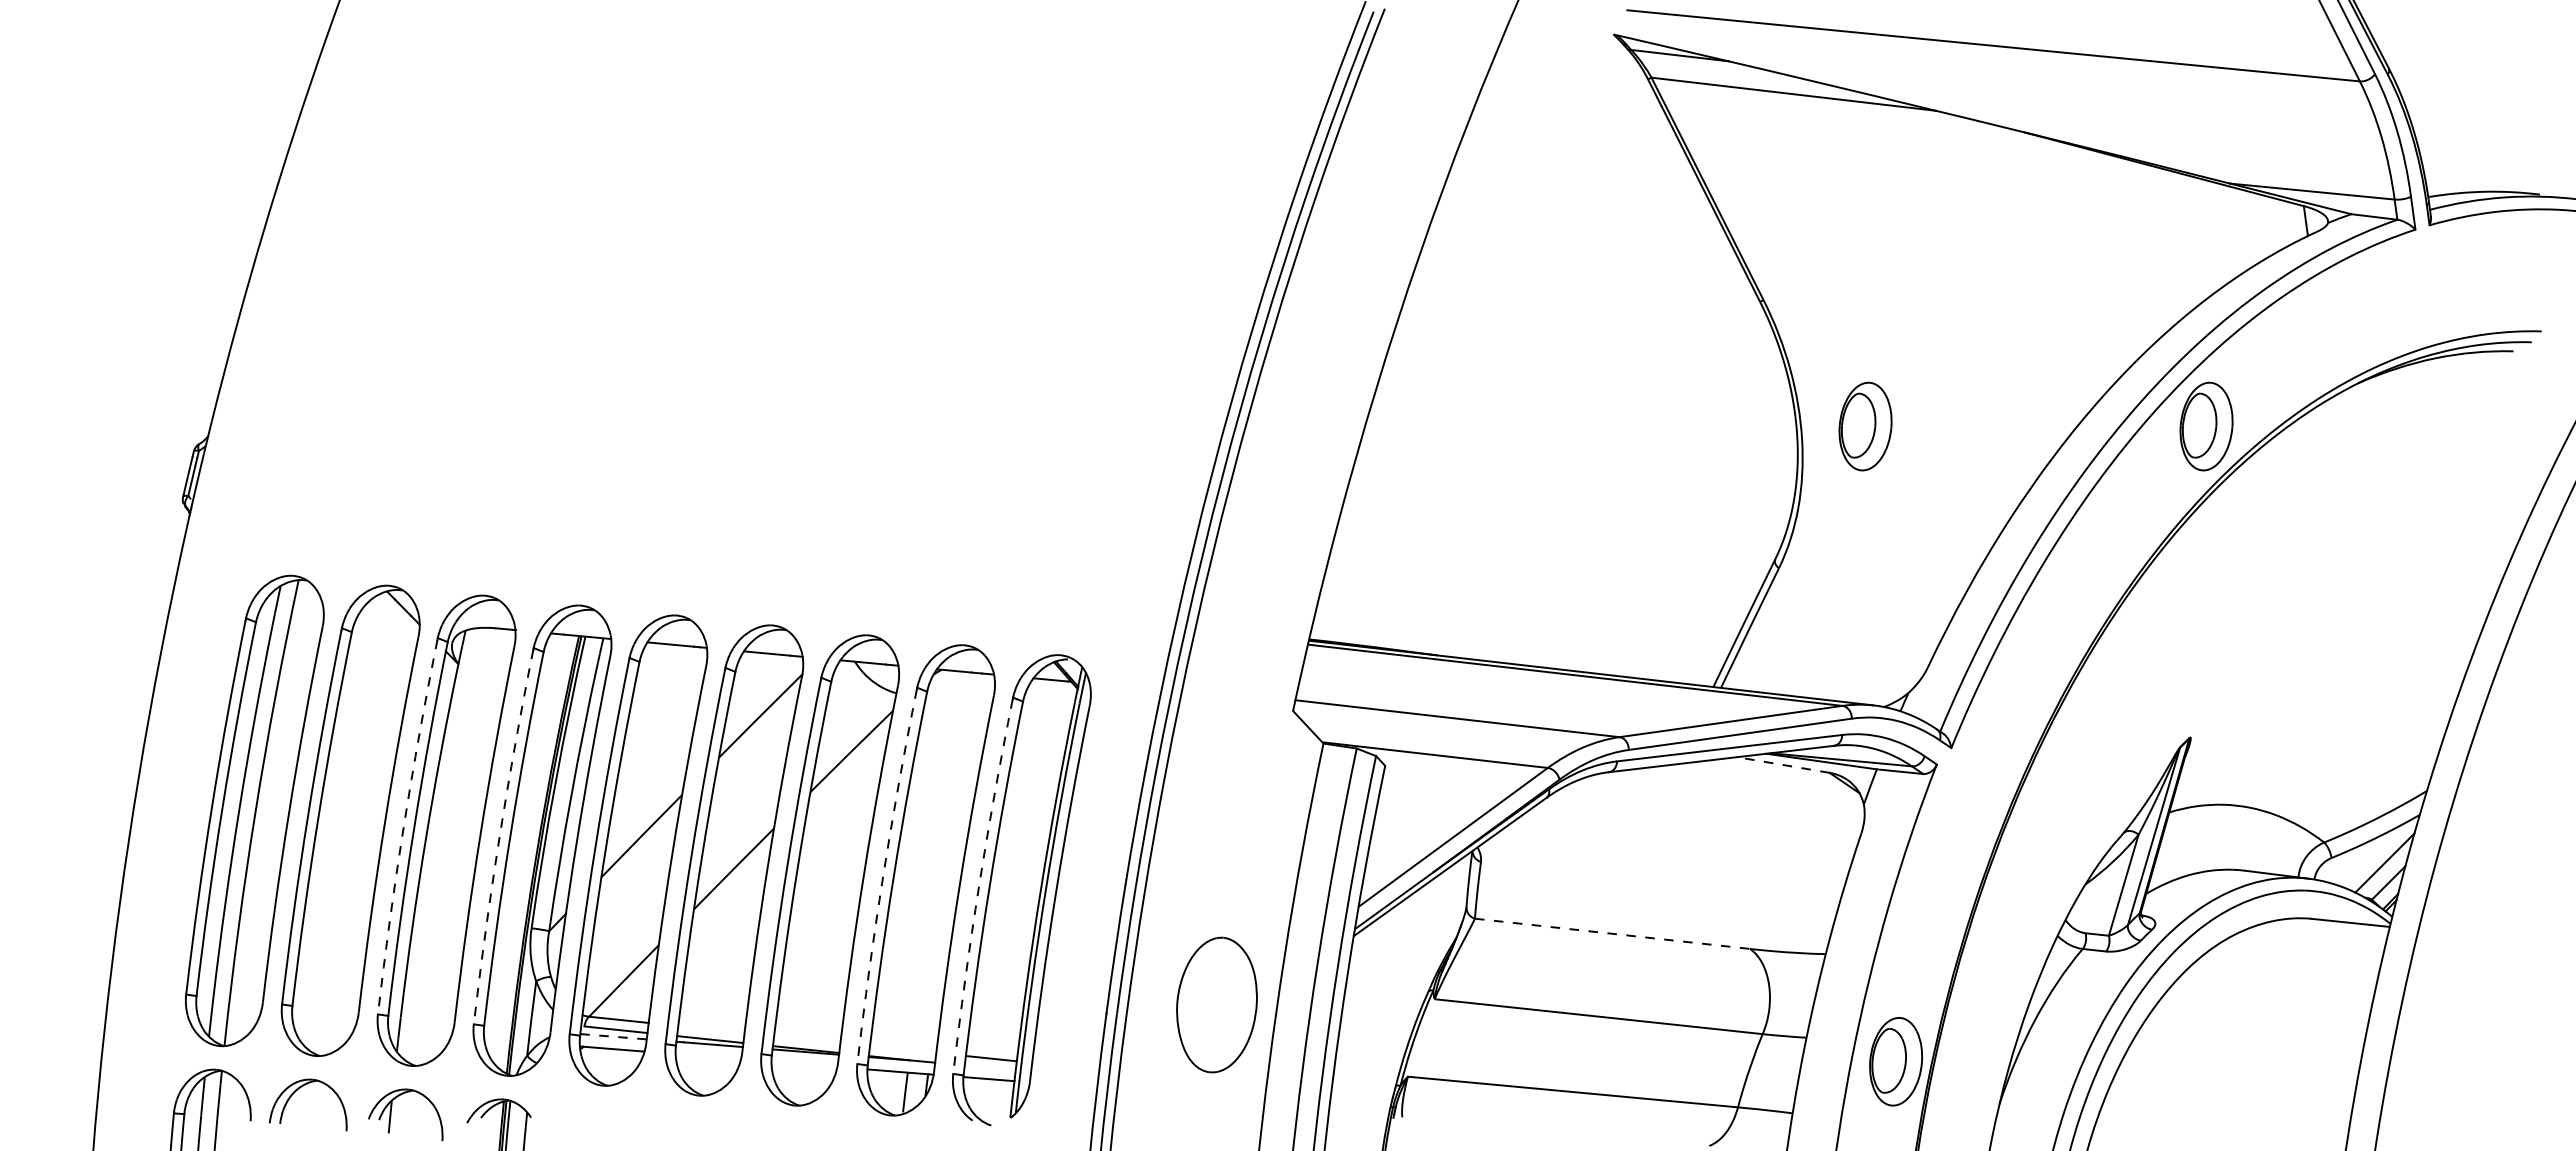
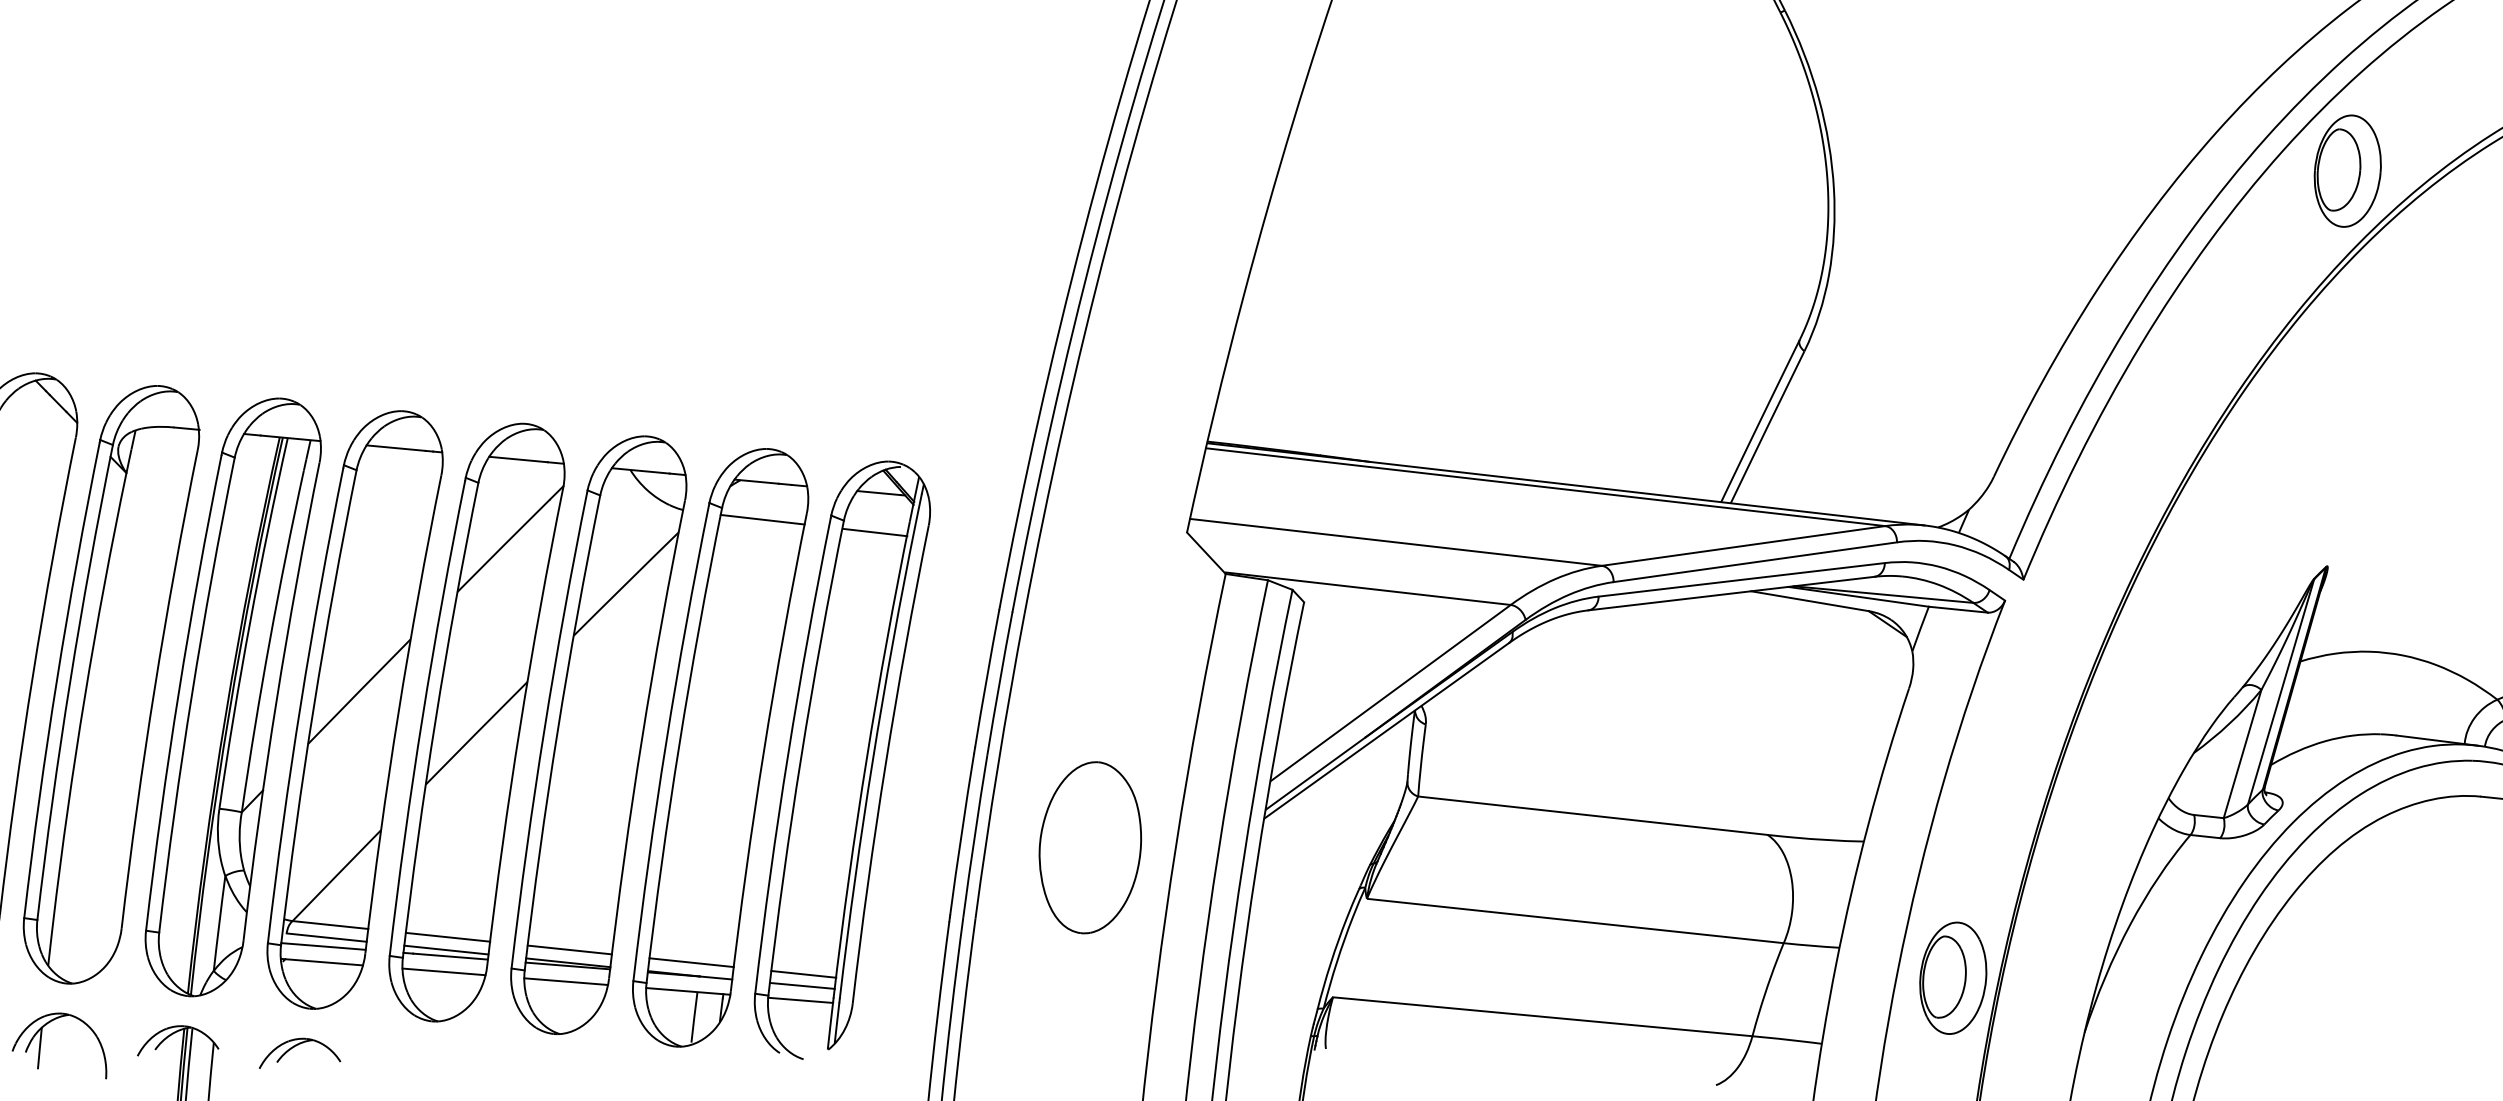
part: (1865, 426) -> (1914, 171), removed
line: (959, 700) -> (763, 519), added
line: (1047, 710) -> (874, 531), added
line: (1783, 765) -> (1810, 601), dashed -> solid
arc: (403, 826) -> (56, 679), dashed -> solid
arc: (499, 836) -> (178, 692), dashed -> solid
arc: (883, 876) -> (666, 742), dashed -> solid
arc: (979, 886) -> (788, 755), dashed -> solid
line: (1612, 933) -> (1592, 815), dashed -> solid
part: (1216, 1004) -> (1089, 847), moved
line: (711, 1029) -> (448, 937), added
line: (613, 1036) -> (323, 946), dashed -> solid
line: (807, 1039) -> (570, 950), added
line: (903, 1049) -> (692, 962), added
line: (707, 1056) -> (442, 971), added
line: (804, 1064) -> (566, 981), added
line: (989, 1067) -> (801, 985), added
part: (594, 1120) -> (299, 1052), added

